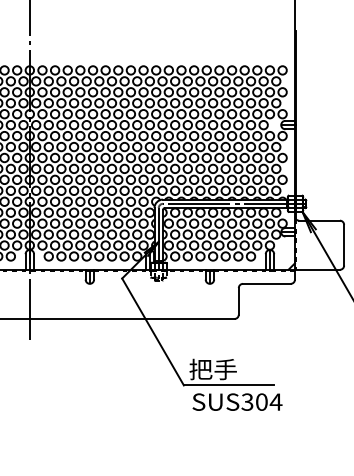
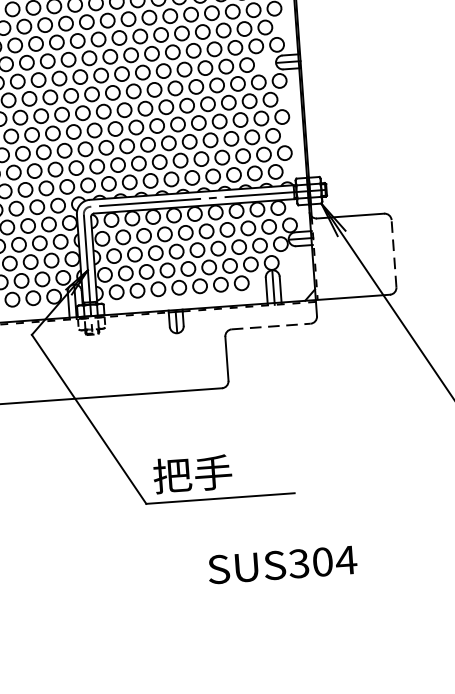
line: (344, 244) -> (394, 252), solid -> dashed
line: (266, 283) -> (270, 325), solid -> dashed
text: (237, 401) -> (282, 563), moved

